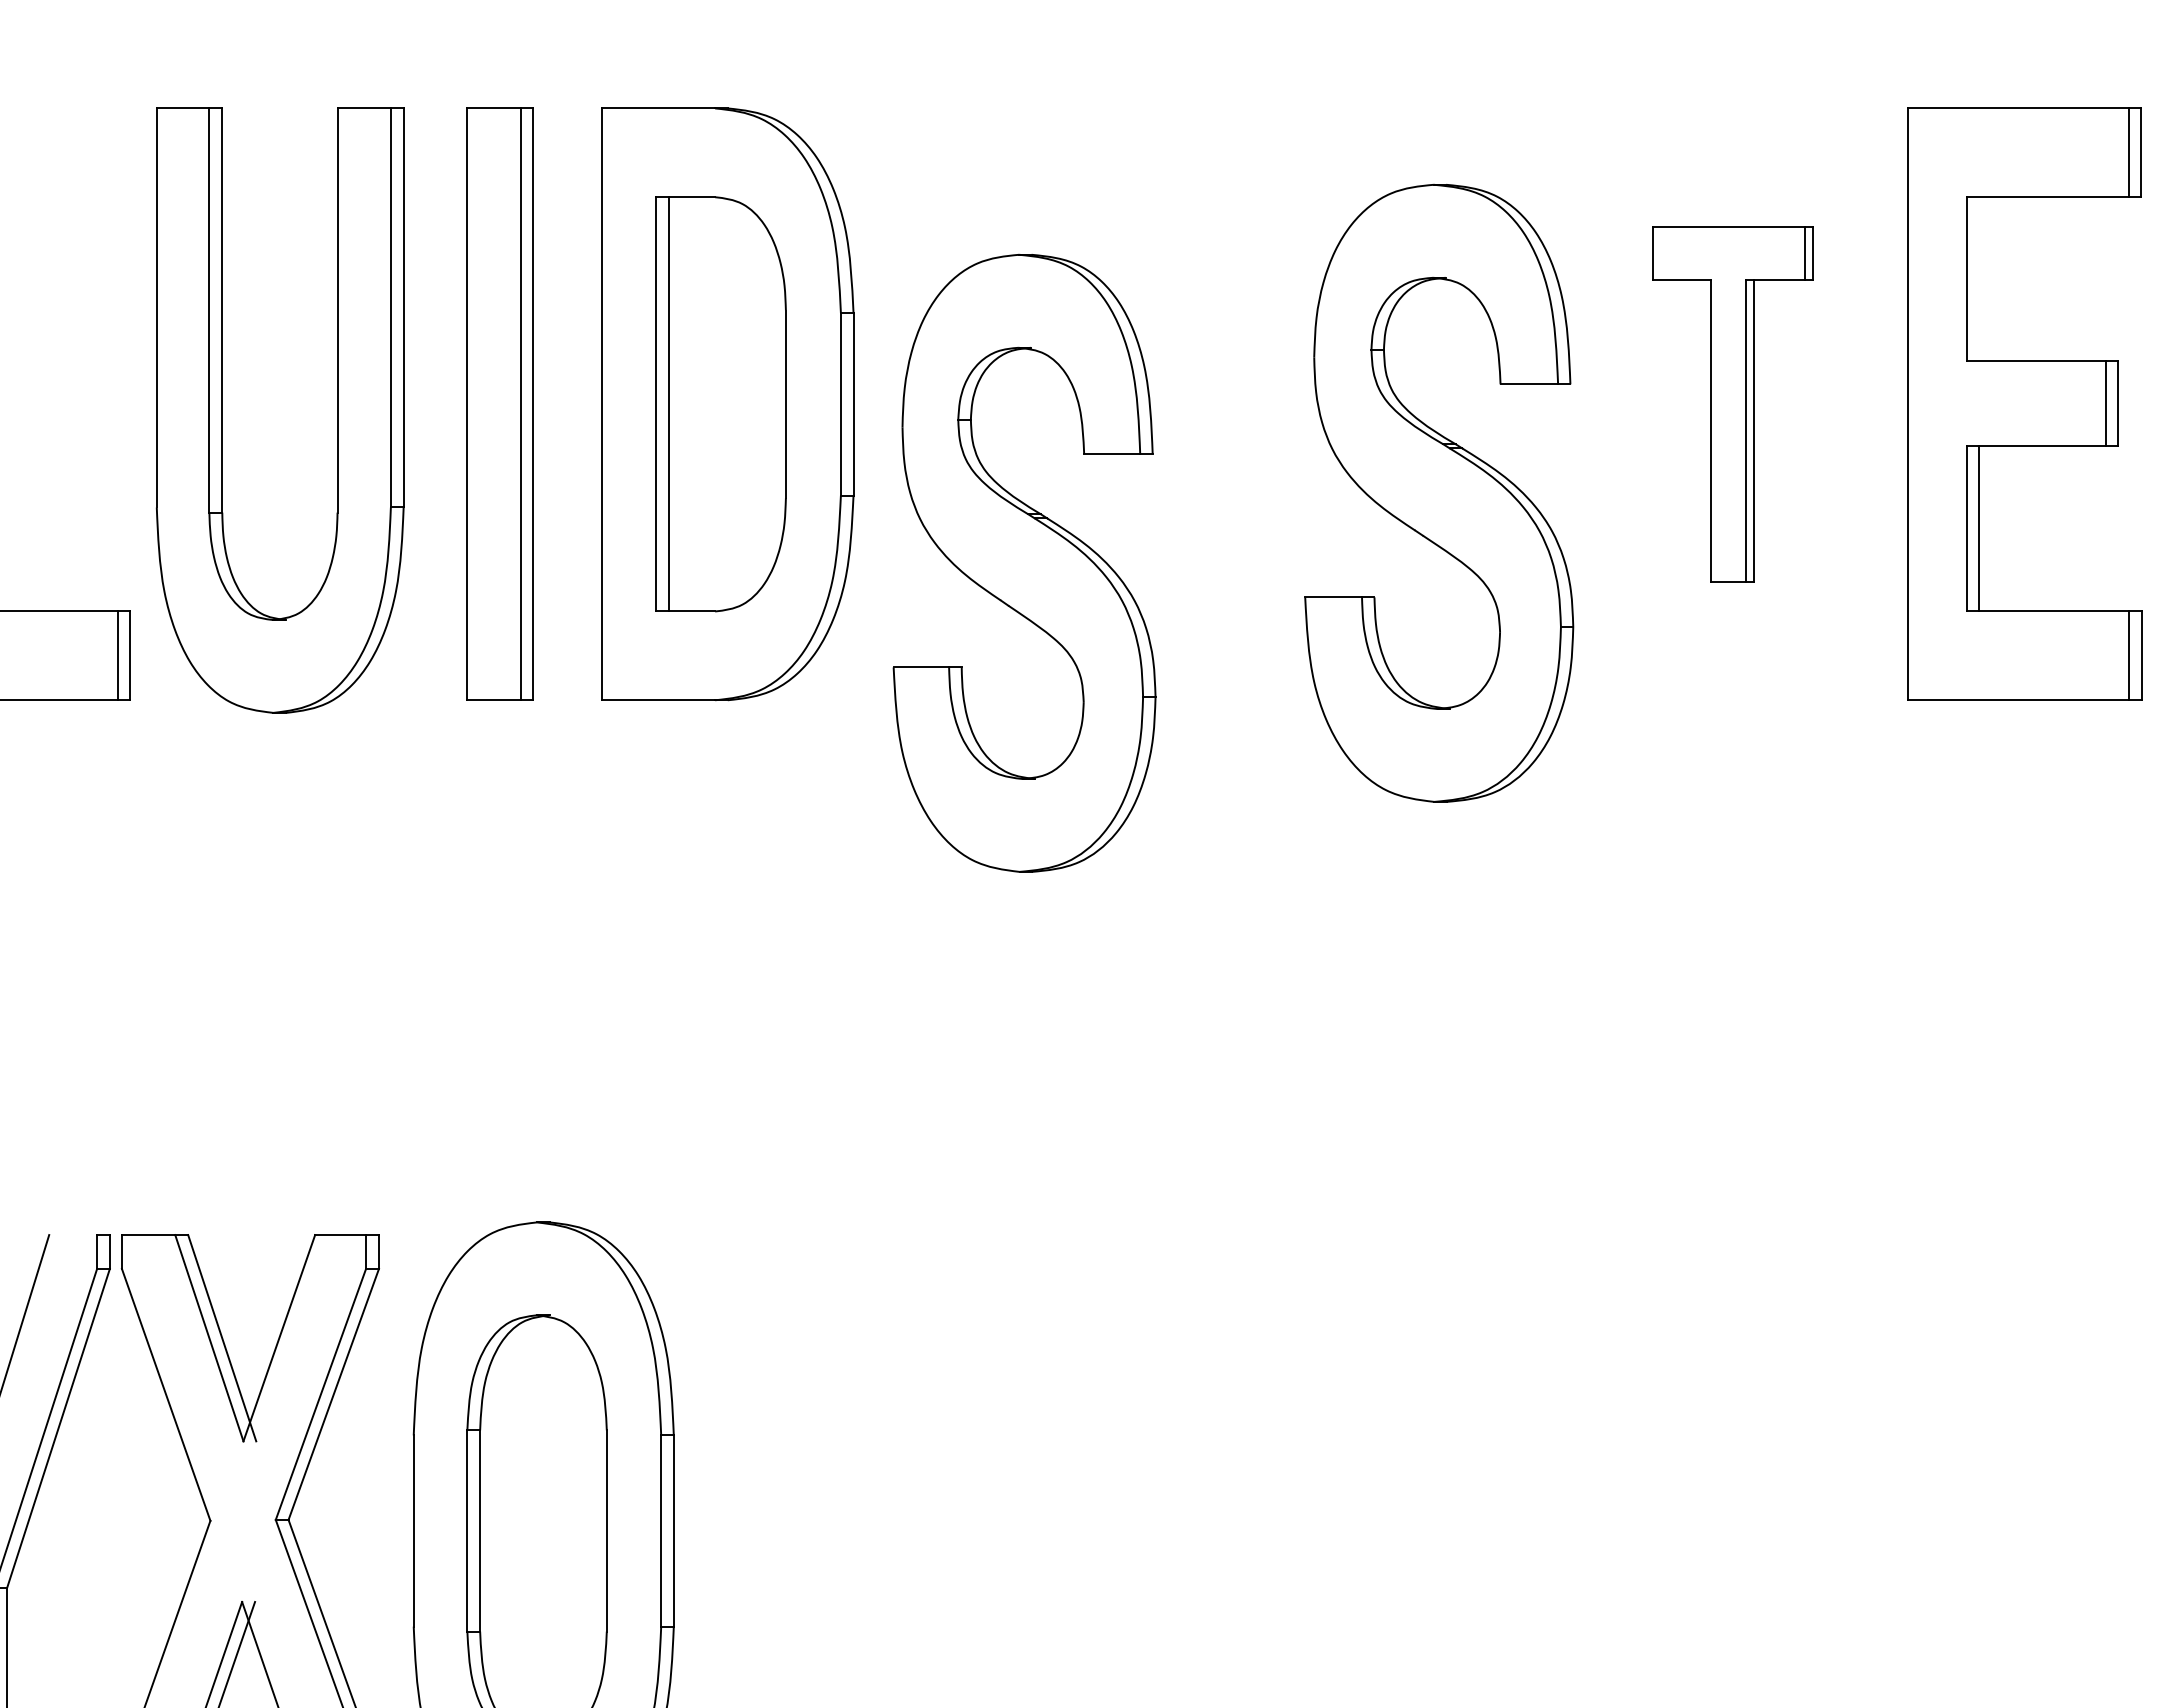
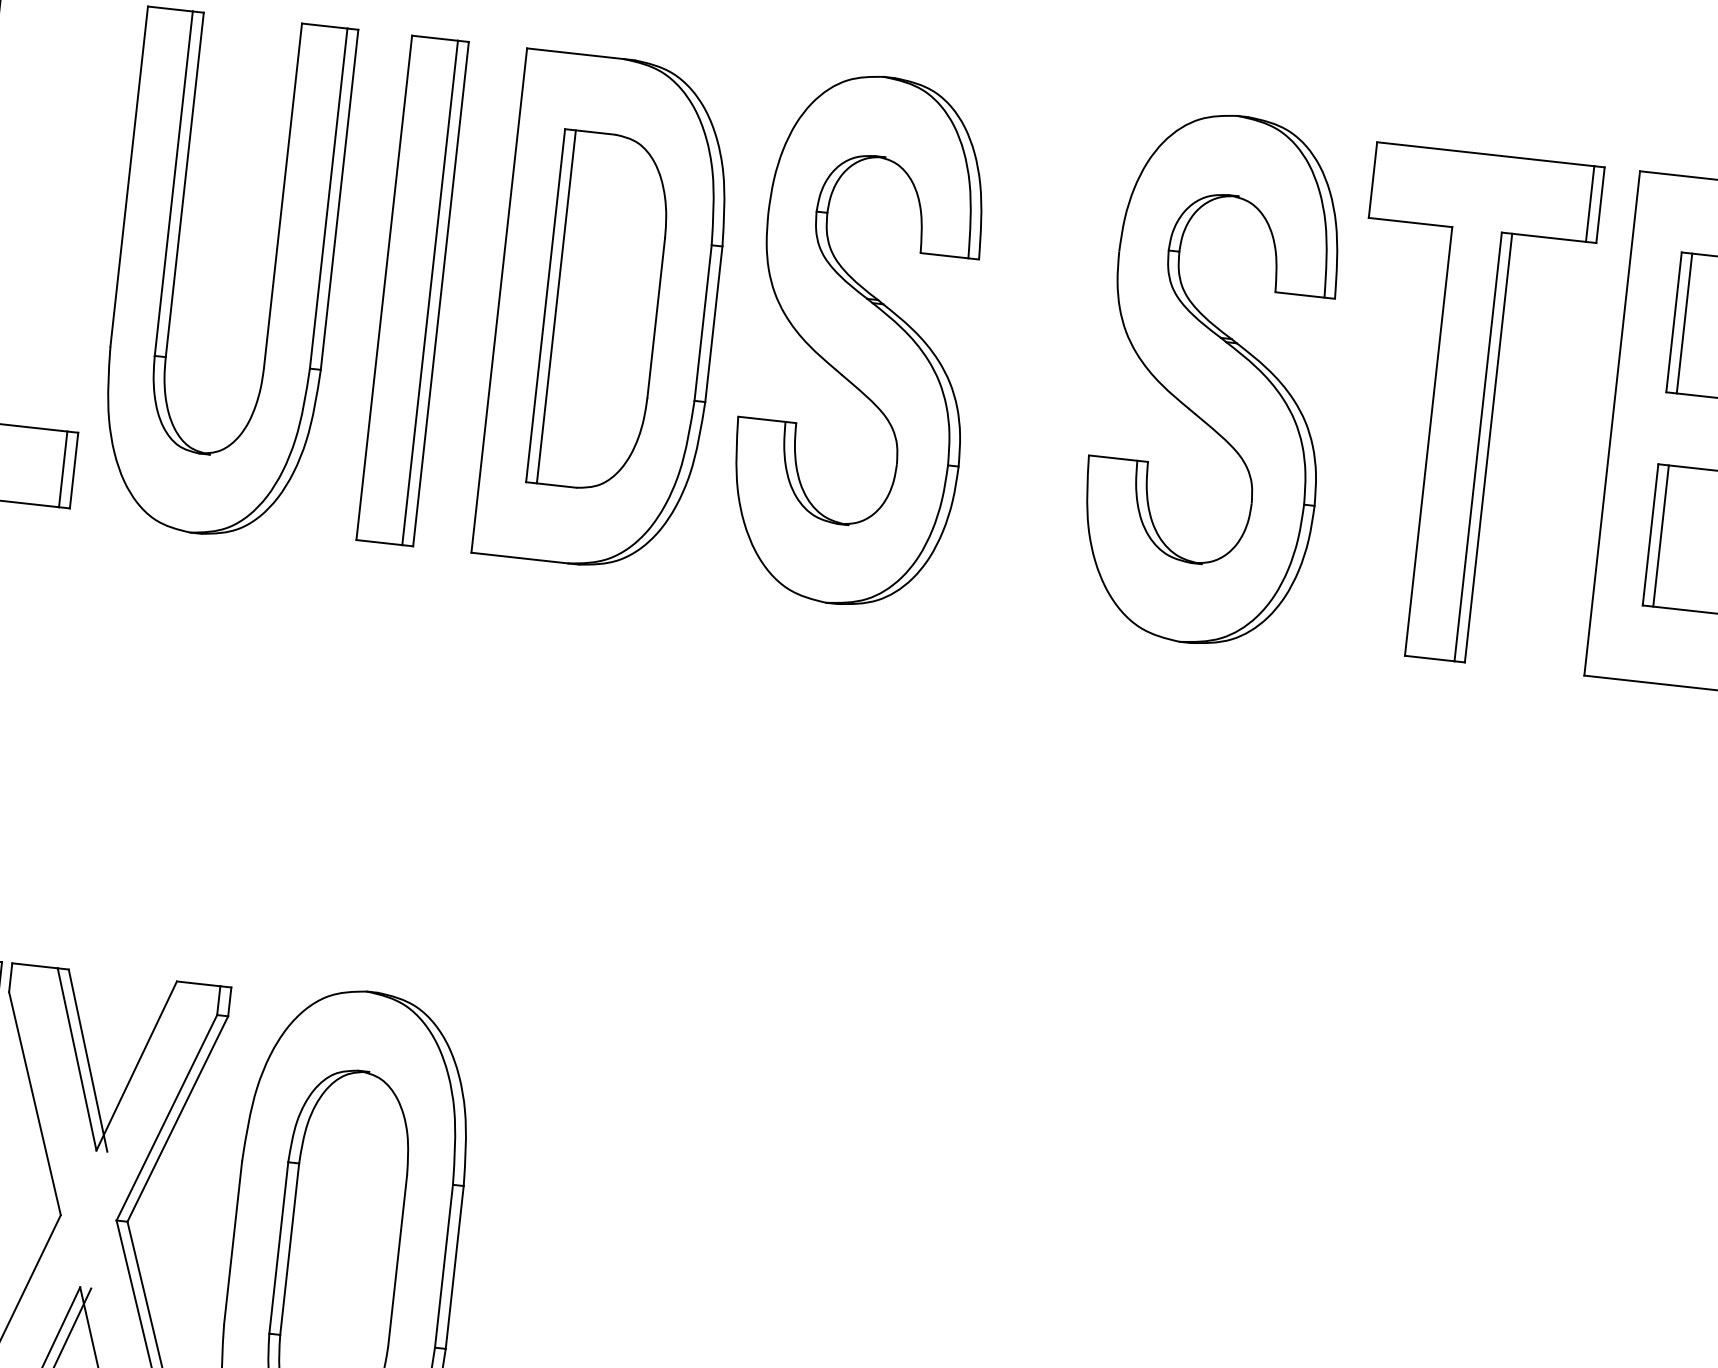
line: (1978, 279) -> (1684, 323), added
part: (1732, 403) -> (1462, 406), size x1.67
part: (1439, 492) -> (1213, 378), moved
part: (1024, 562) -> (859, 339), moved

